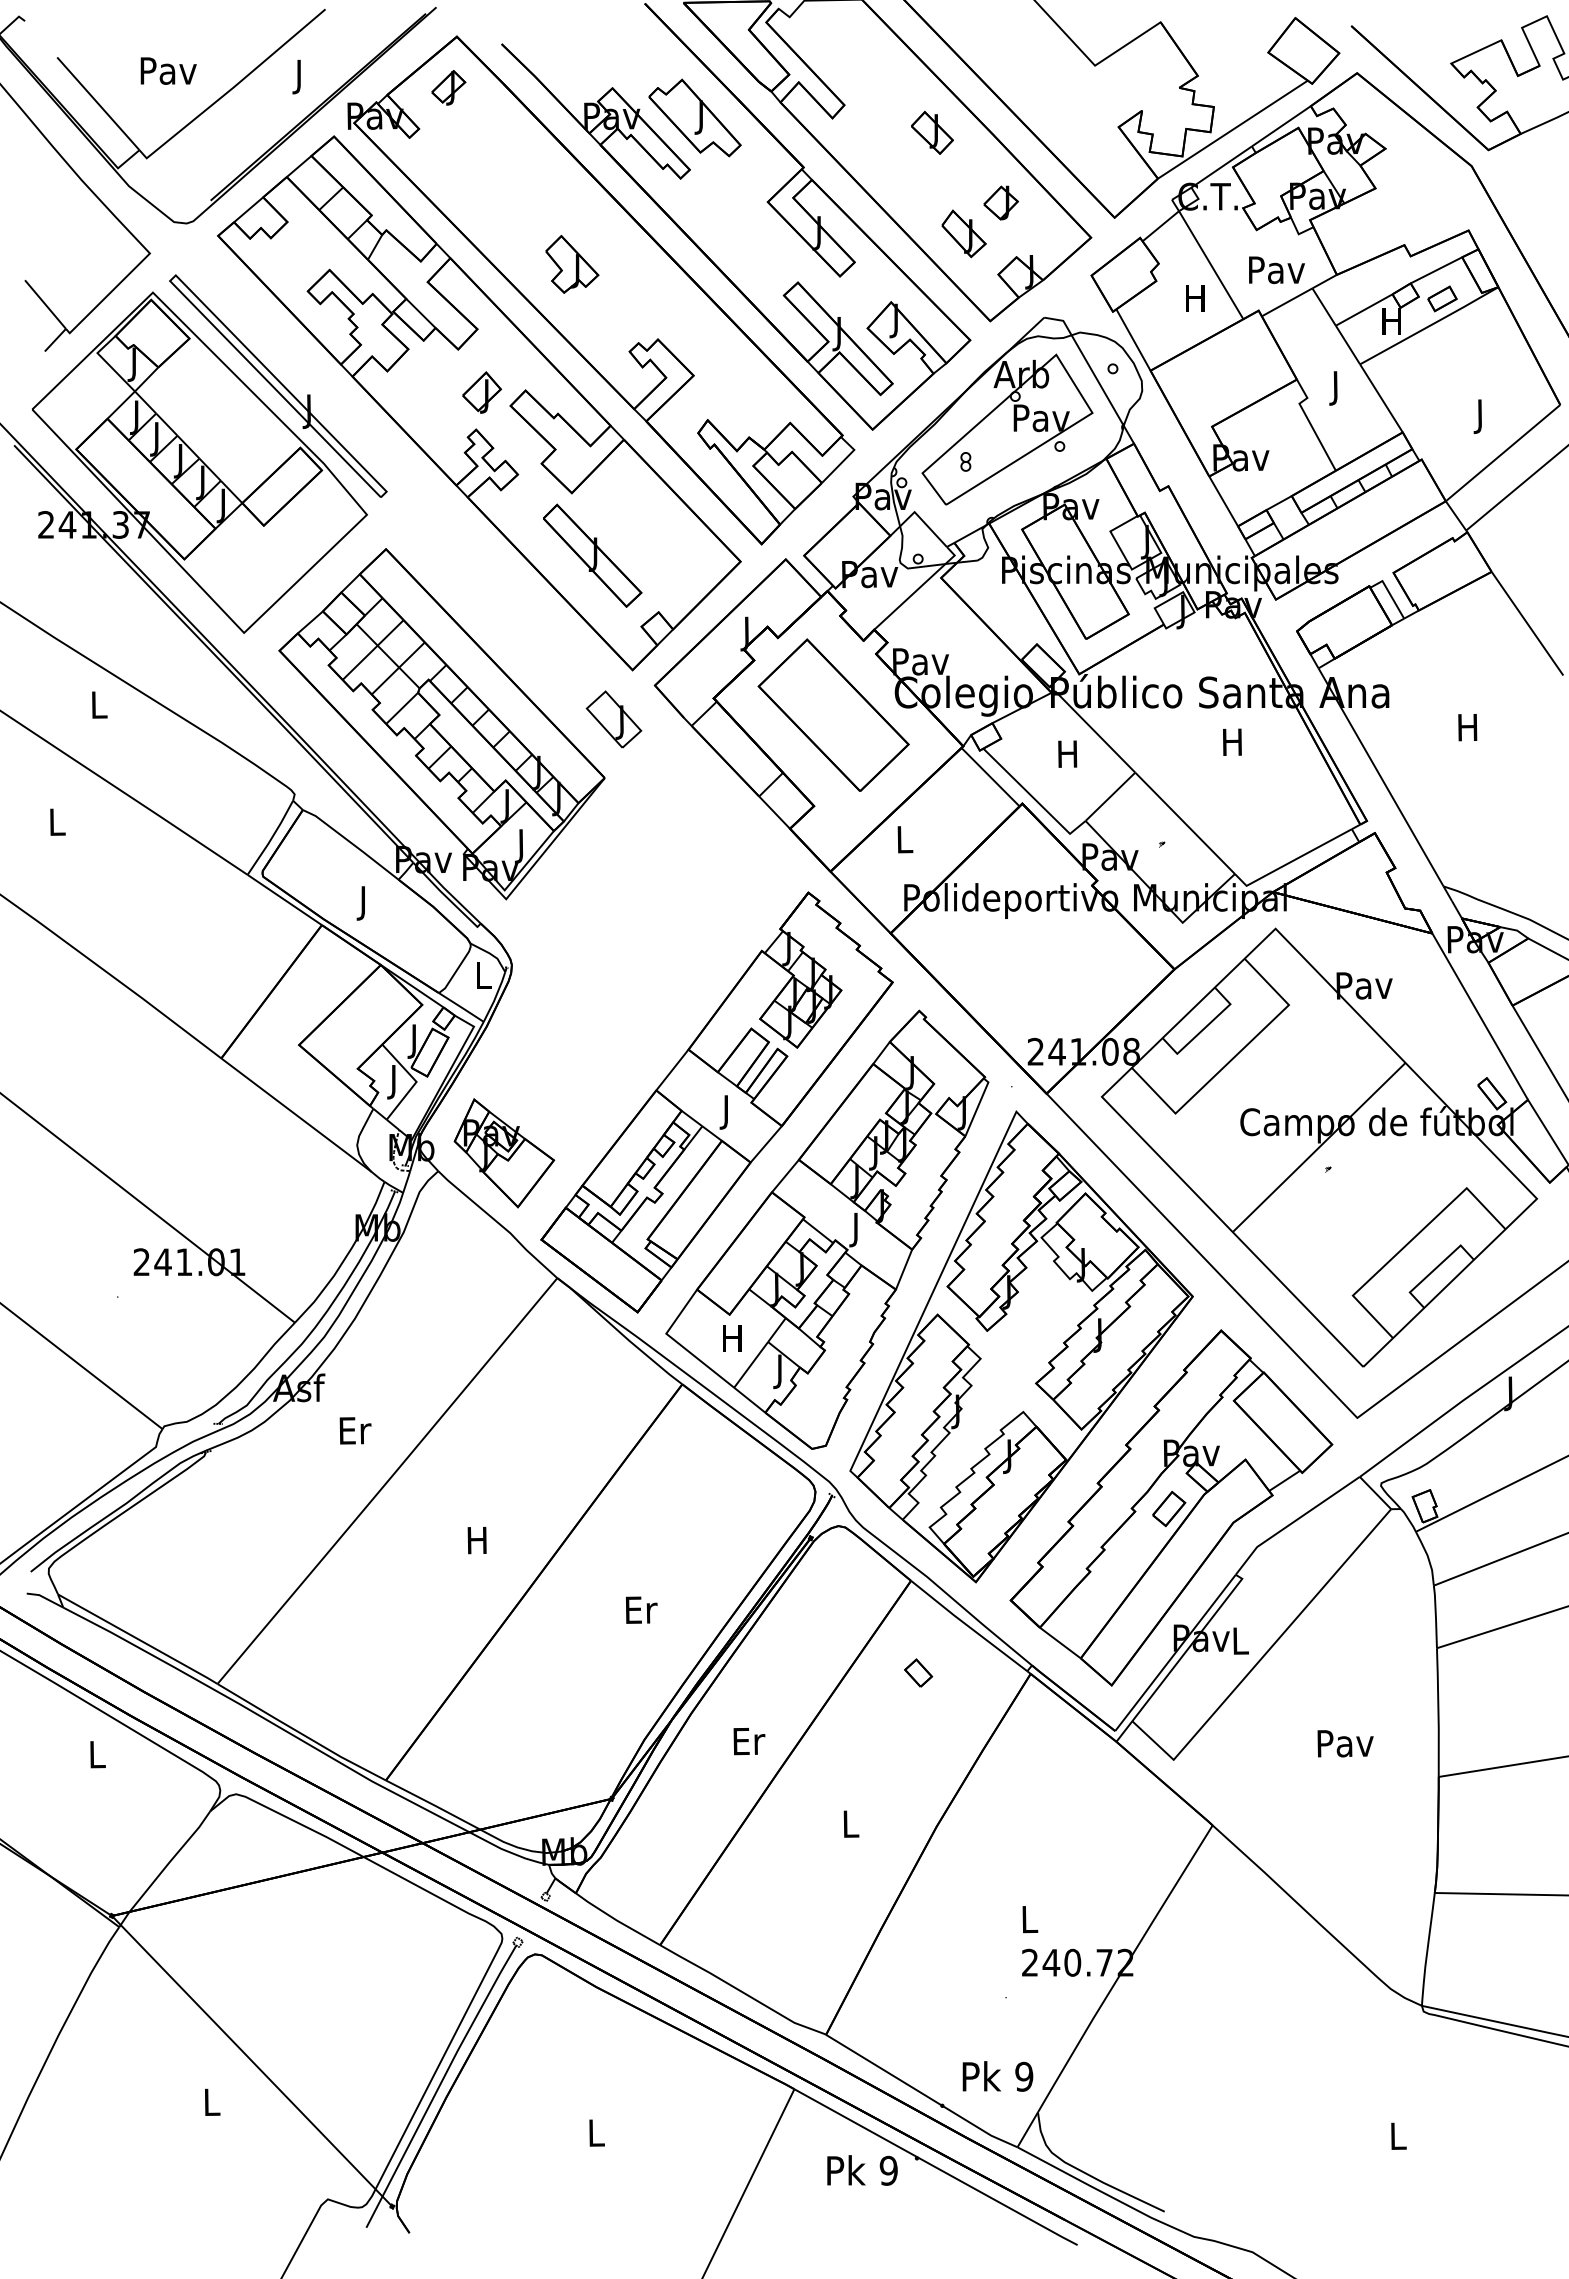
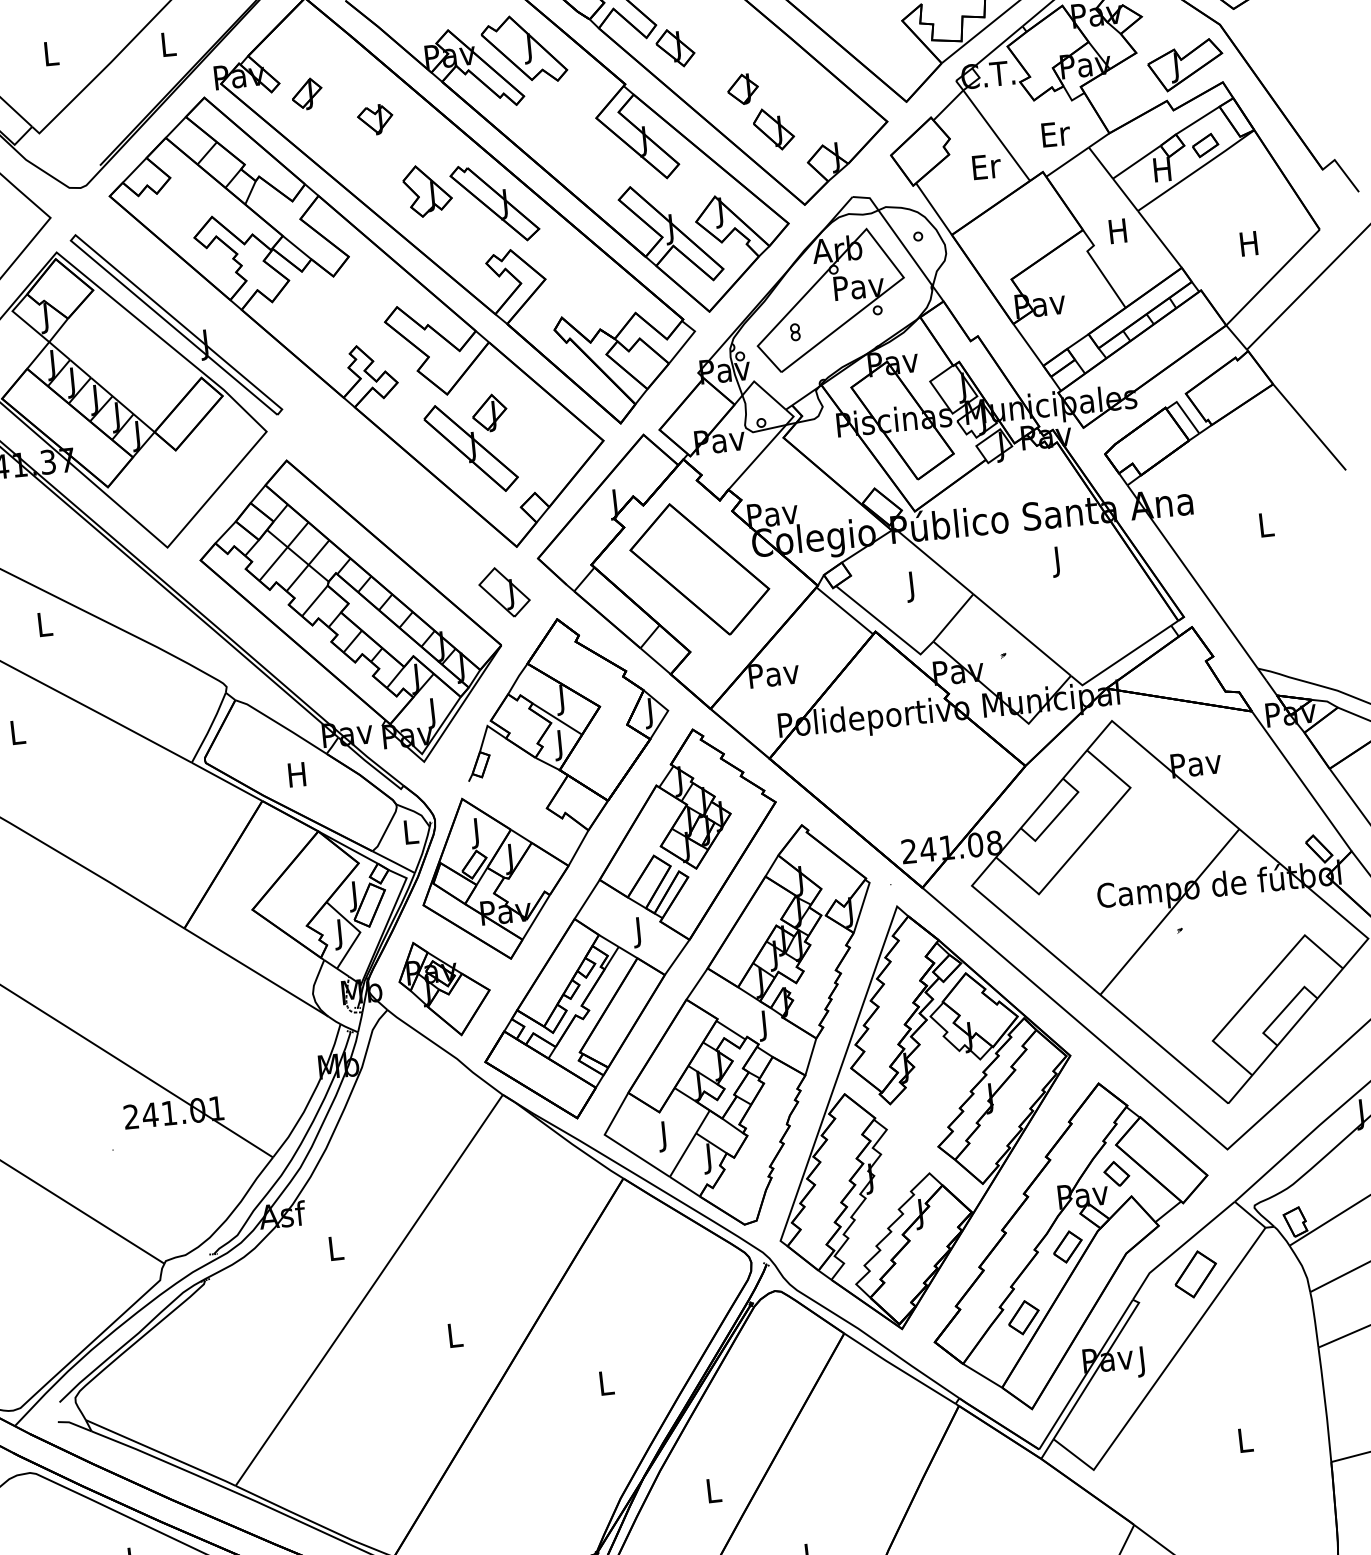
text: (168, 70) -> (51, 53), Pav -> L
text: (299, 76) -> (168, 47), J -> L
part: (448, 87) -> (306, 93), moved
part: (932, 132) -> (675, 47), moved
part: (522, 179) -> (375, 119), added
part: (1000, 202) -> (742, 88), moved
part: (1428, 207) -> (1185, 65), added
text: (1276, 270) -> (1055, 134), Pav -> Er
part: (645, 285) -> (494, 203), added
text: (1196, 298) -> (986, 166), H -> Er
text: (1335, 388) -> (1118, 234), J -> H
part: (481, 392) -> (489, 413), moved
text: (1479, 416) -> (1248, 246), J -> H
text: (1467, 727) -> (1265, 524), H -> L
text: (1232, 745) -> (1057, 561), H -> J
text: (1067, 757) -> (911, 586), H -> J
text: (904, 839) -> (773, 673), L -> Pav
text: (363, 903) -> (297, 778), J -> H
part: (647, 949) -> (554, 794), added
text: (732, 1342) -> (664, 1136), H -> J
text: (355, 1430) -> (336, 1248), Er -> L
text: (476, 1540) -> (453, 1335), H -> L
part: (1308, 1553) -> (1195, 1274), added
part: (1112, 1582) -> (1023, 1317), added
text: (641, 1609) -> (606, 1382), Er -> L
text: (1240, 1644) -> (1143, 1361), L -> J
part: (918, 1672) -> (1116, 1173), moved
text: (749, 1741) -> (714, 1490), Er -> L
text: (1345, 1743) -> (1245, 1440), Pav -> L

